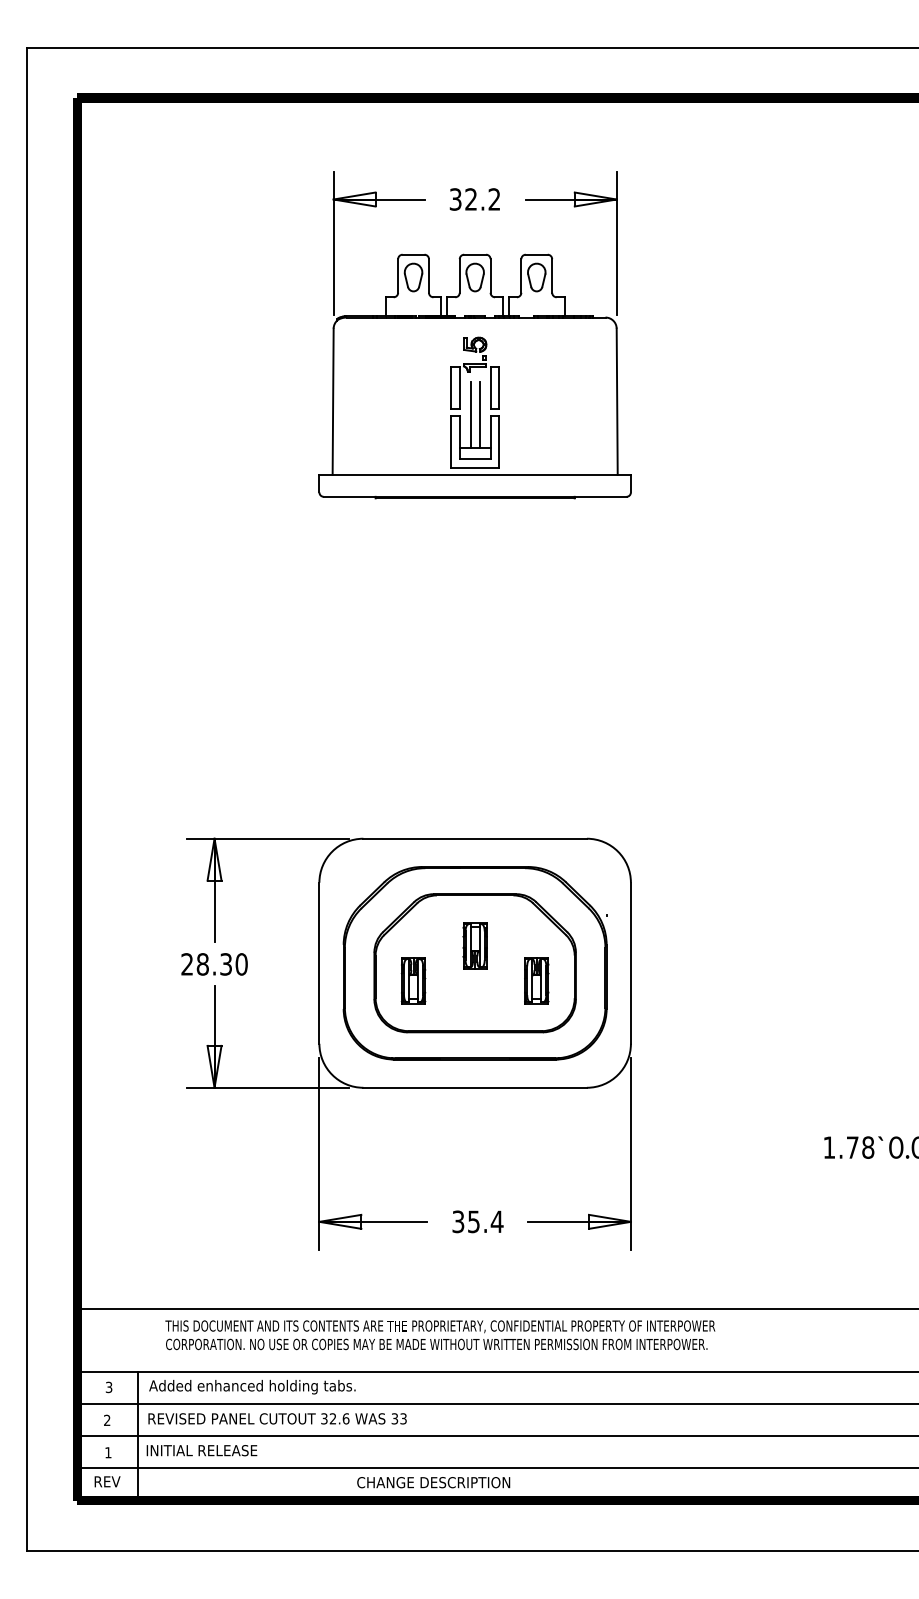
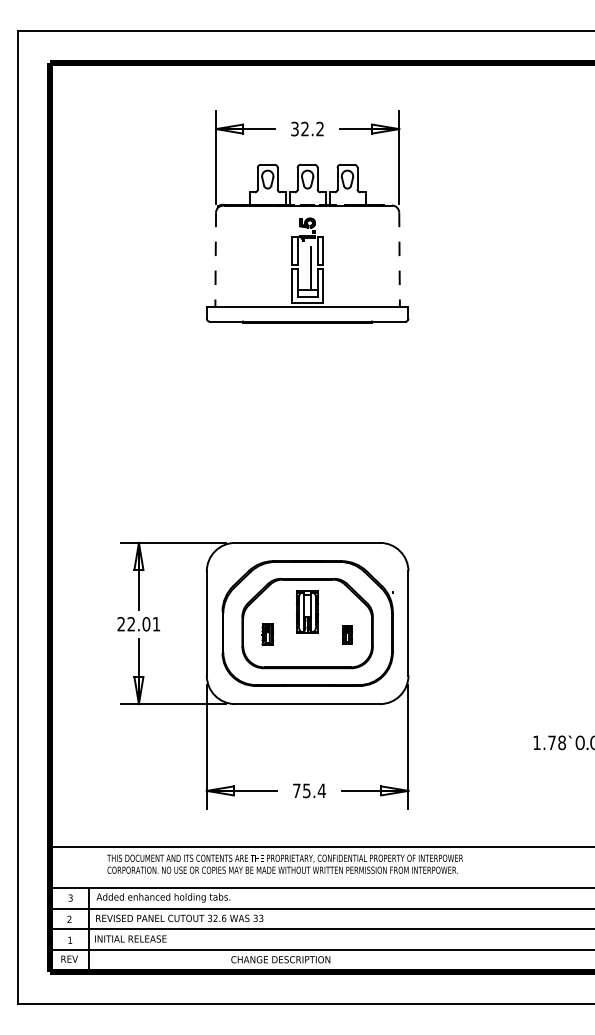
line: (332, 402) -> (215, 260), solid -> dashed
line: (617, 402) -> (399, 260), solid -> dashed
line: (470, 414) -> (304, 268), removed
part: (474, 944) -> (307, 611), size x1.4
text: (221, 964) -> (143, 624), 28.30 -> 22.01
part: (413, 980) -> (267, 634), size x0.7
part: (536, 980) -> (347, 634), size x0.6
text: (457, 1221) -> (296, 790), 35.4 -> 75.4

